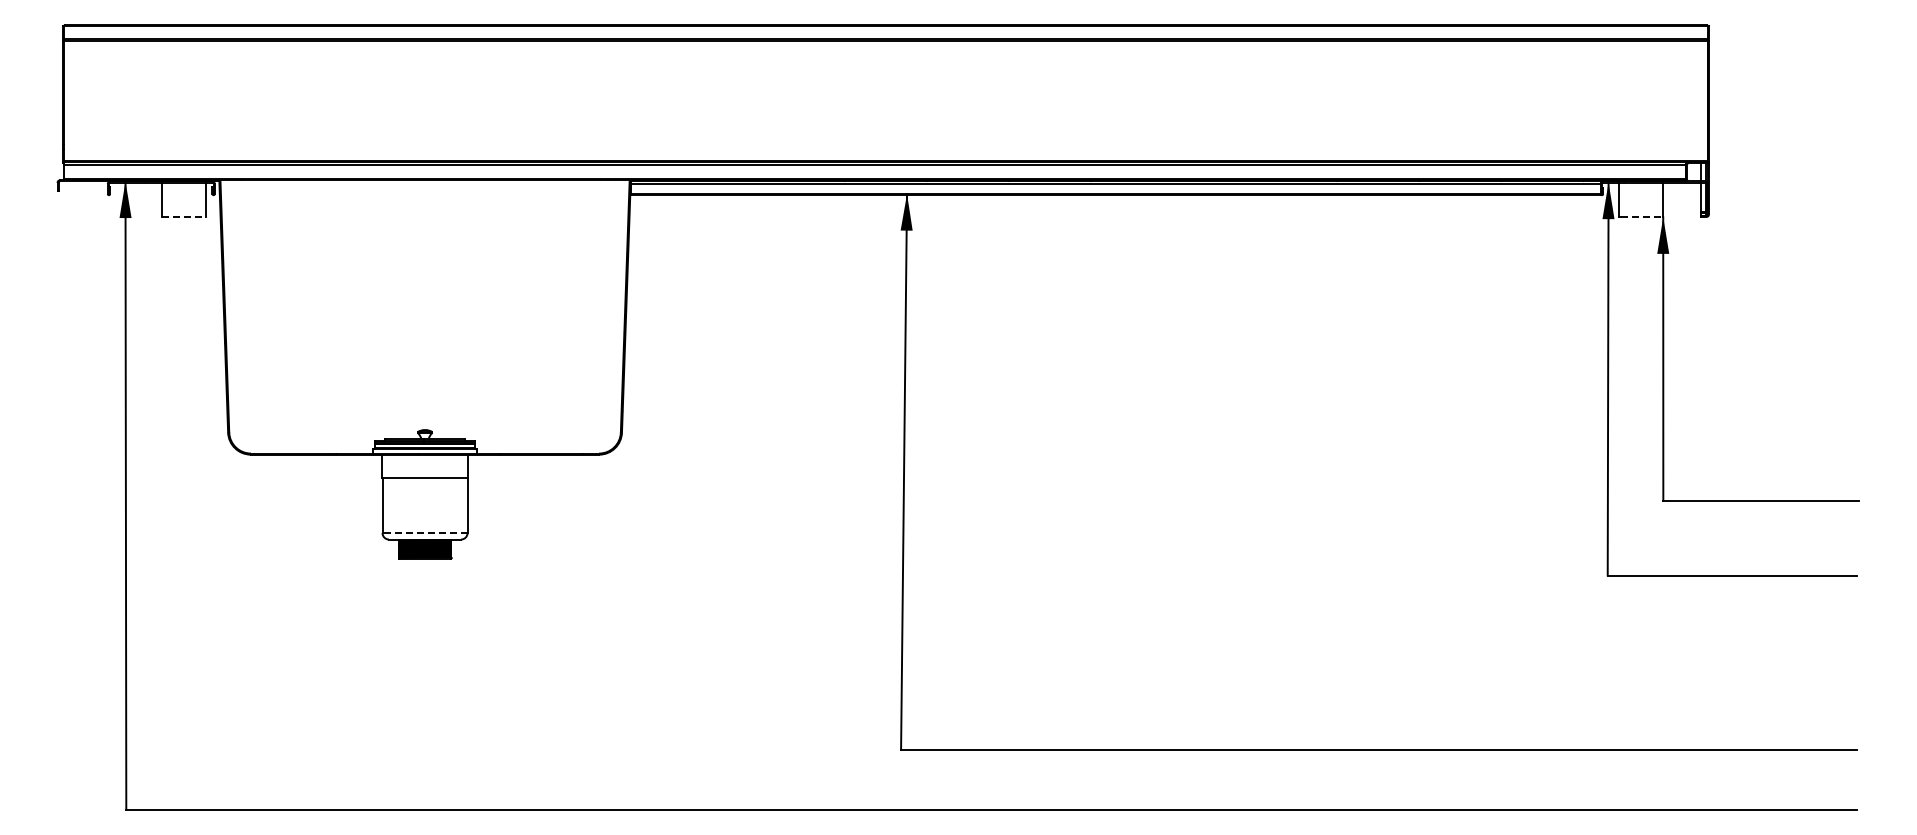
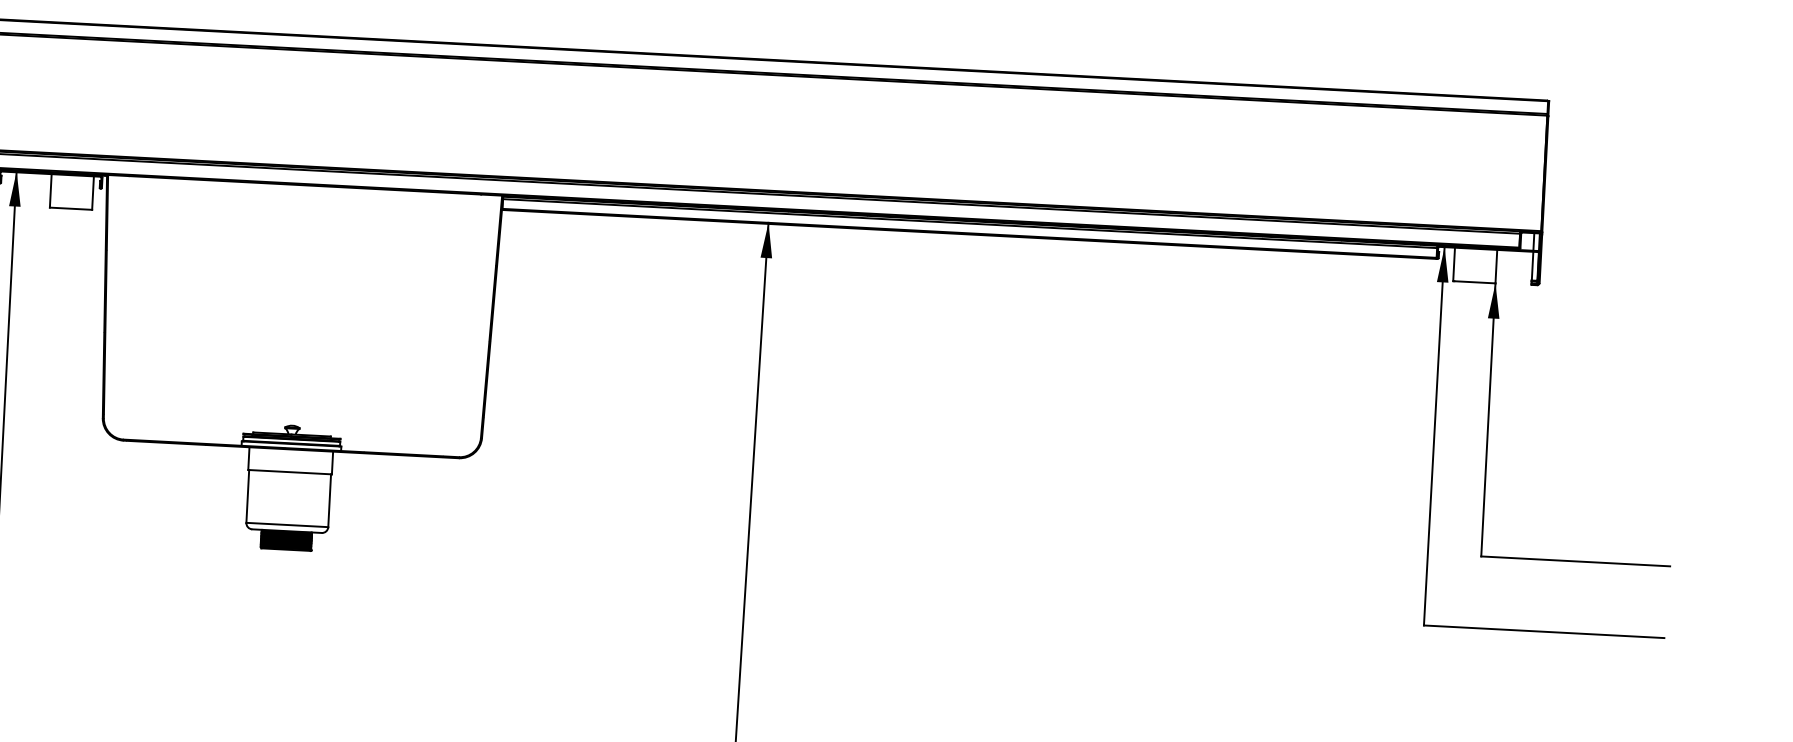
line: (183, 217) -> (70, 208), dashed -> solid
line: (1642, 217) -> (1475, 282), dashed -> solid
line: (425, 533) -> (287, 525), dashed -> solid

